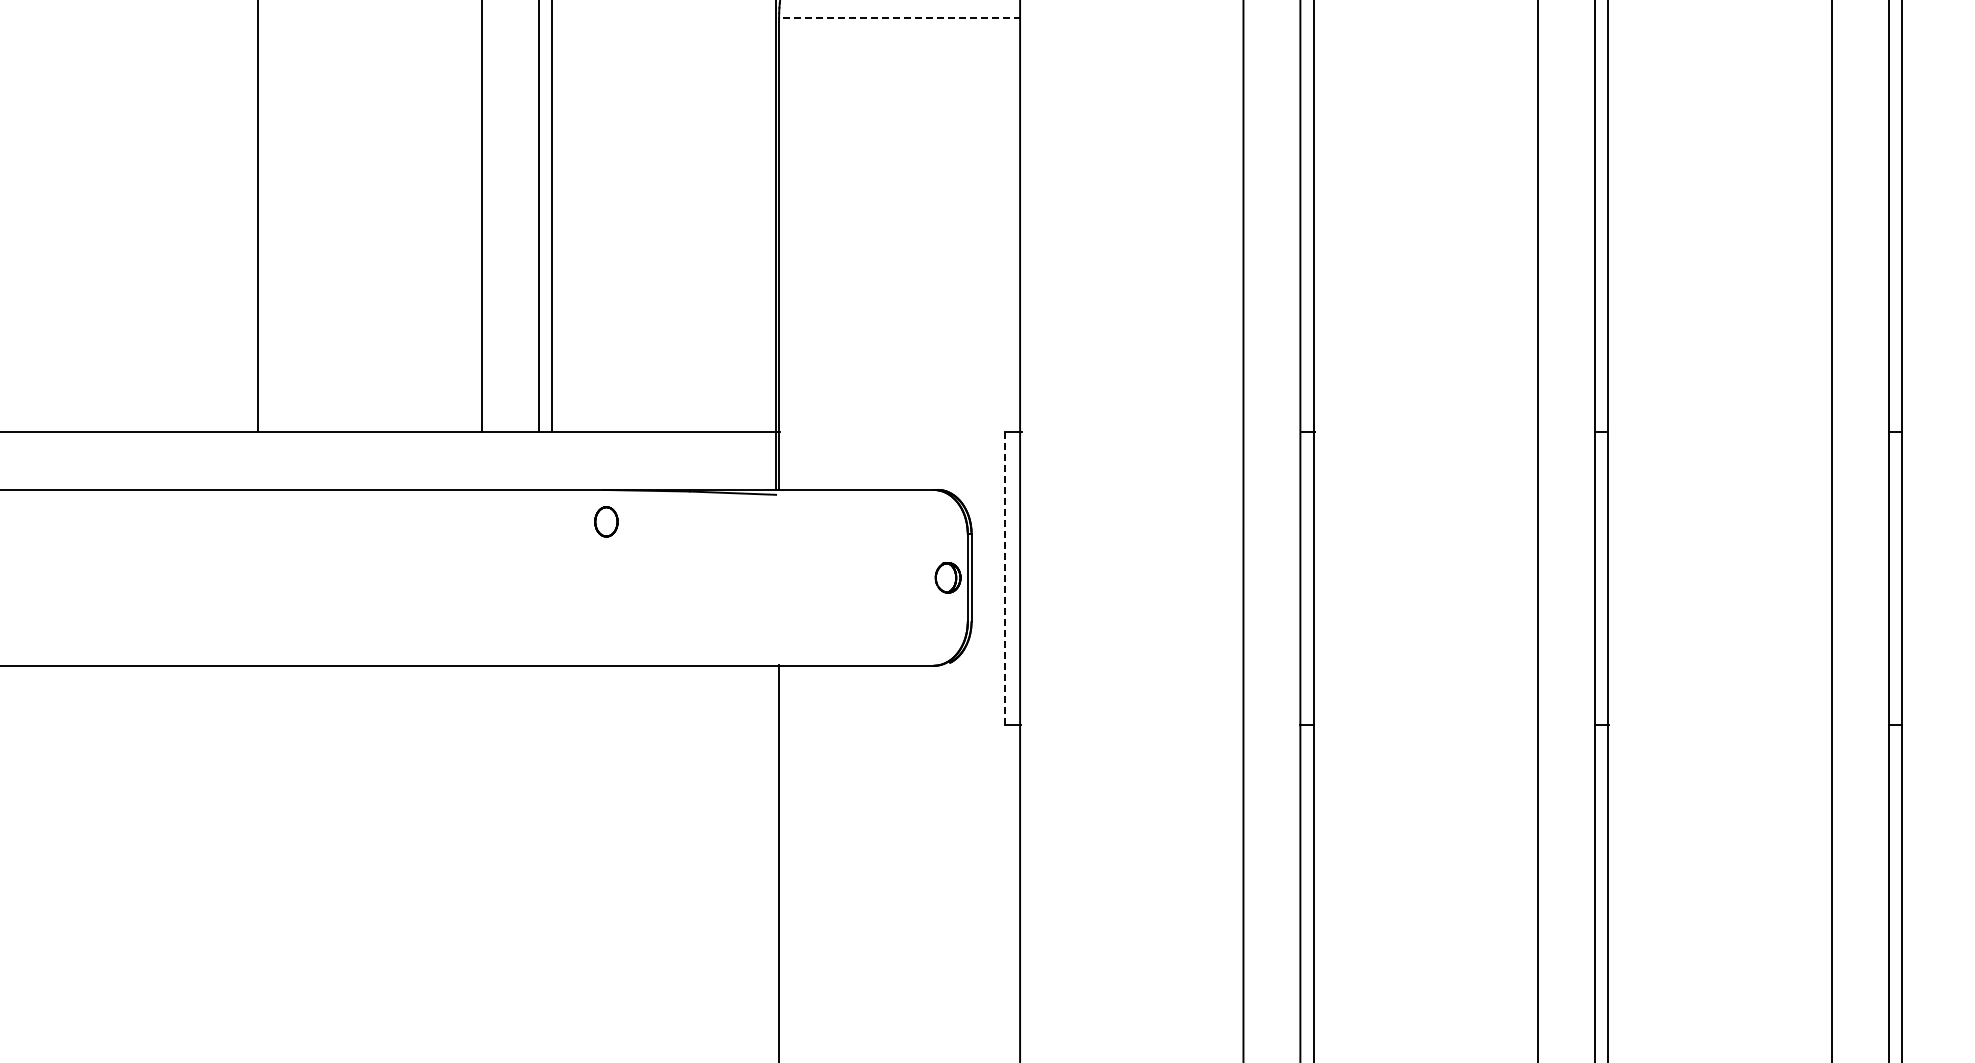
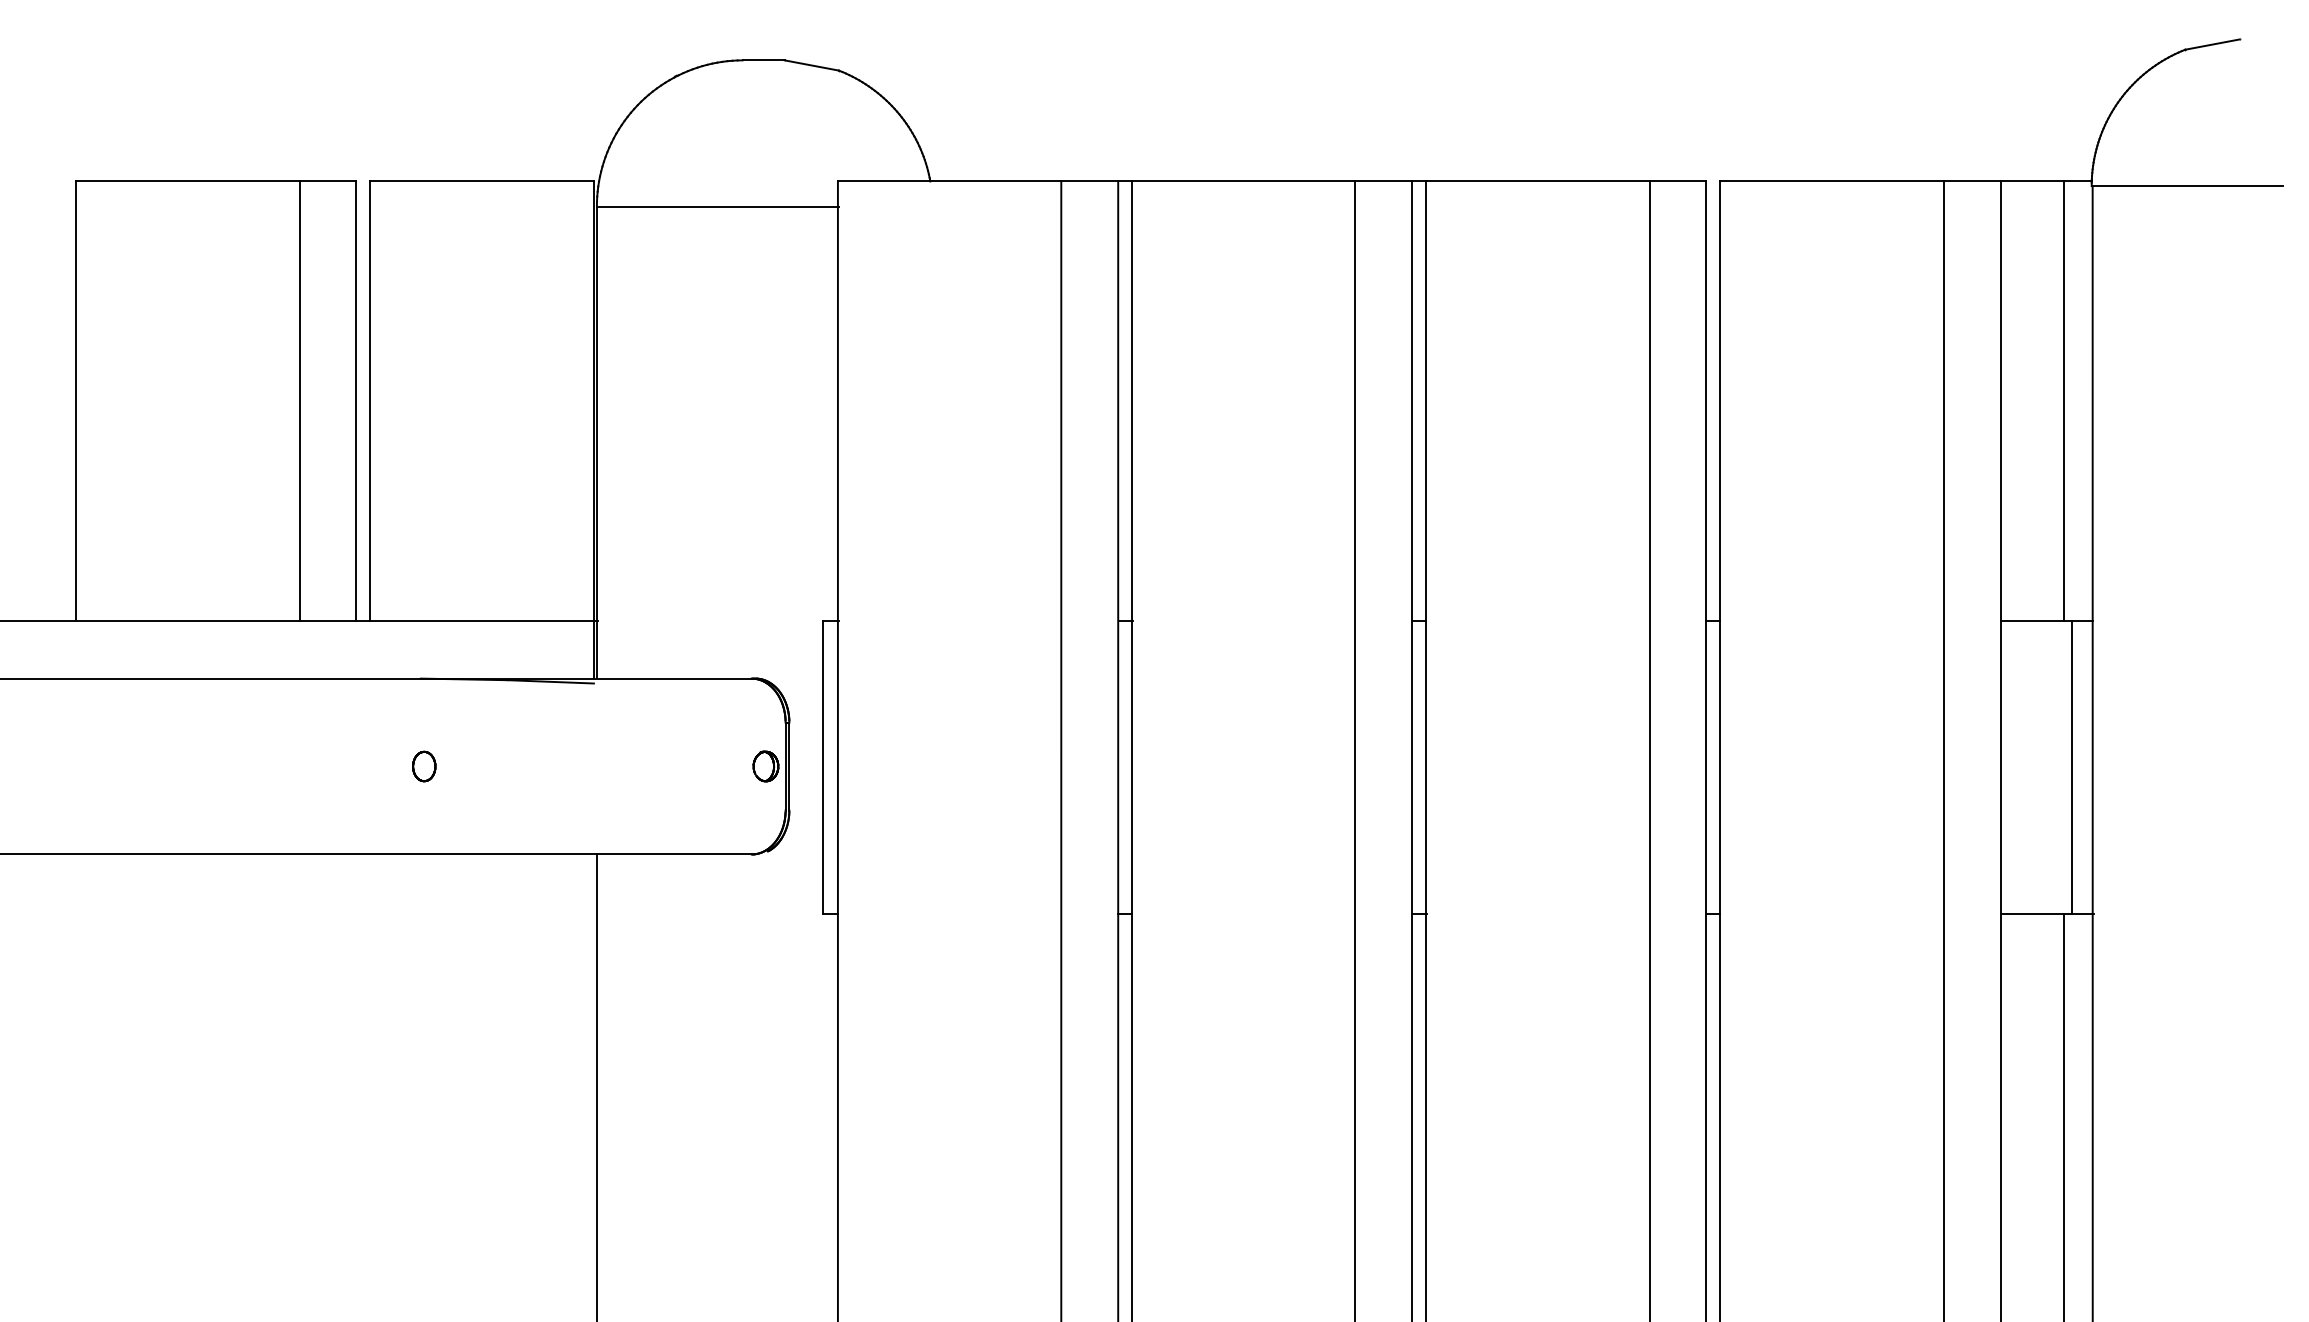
line: (899, 17) -> (717, 206), dashed -> solid
part: (606, 521) -> (424, 766), moved
line: (1005, 578) -> (823, 767), dashed -> solid

